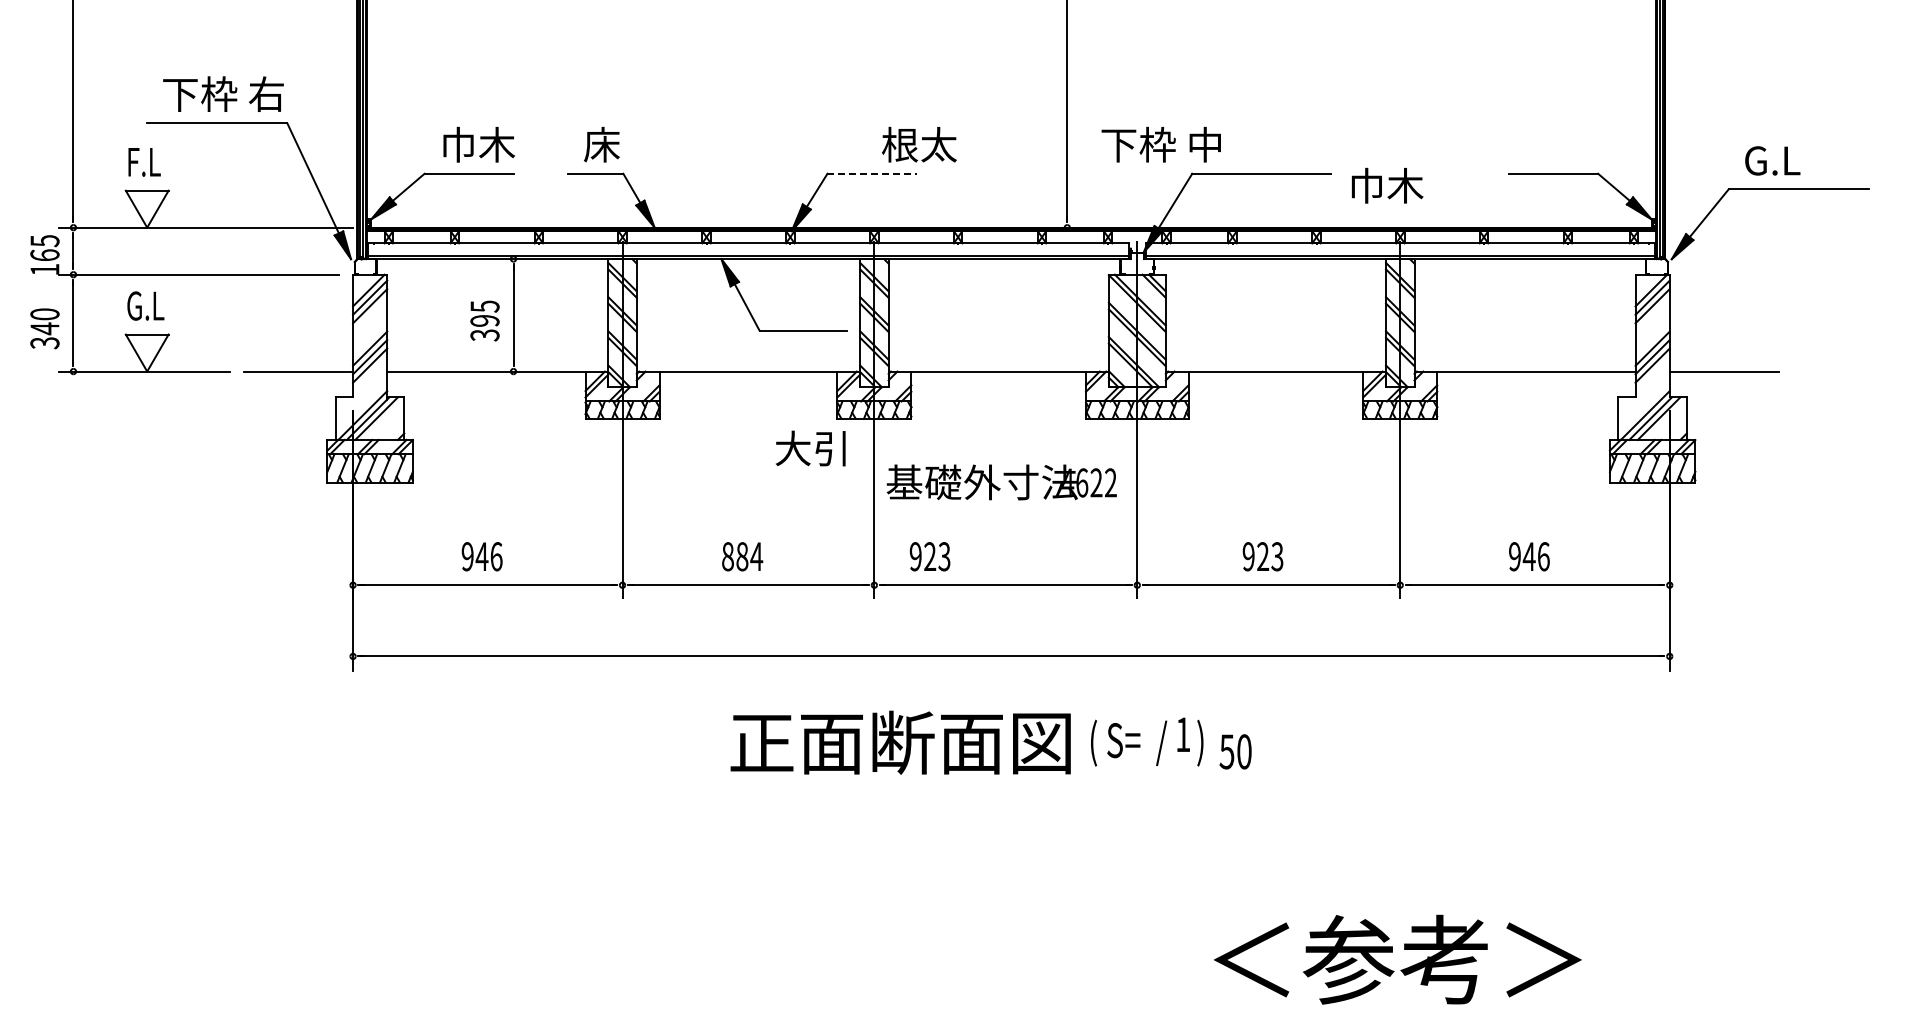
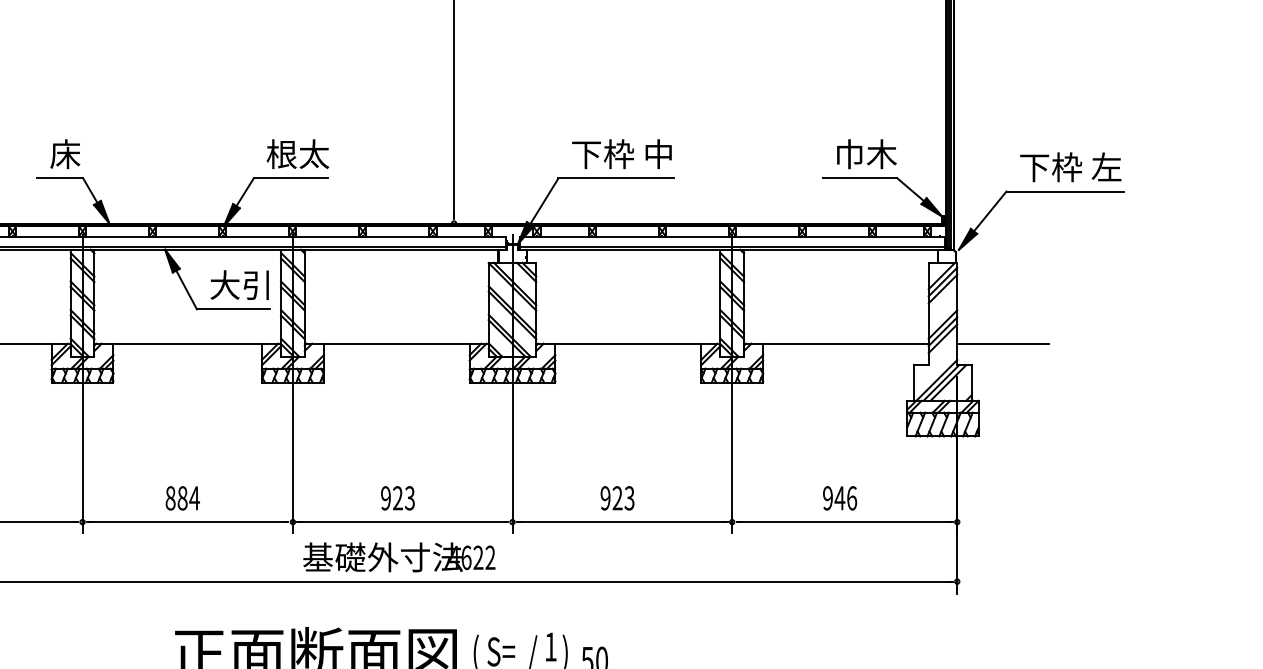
text: (919, 144) -> (298, 154), moved
text: (1160, 144) -> (621, 154), moved
text: (1805, 160) -> (1070, 167), G.L -> 下枠 左
line: (872, 173) -> (291, 178), dashed -> solid
text: (1387, 185) -> (866, 154), moved
text: (810, 448) -> (239, 285), moved
text: (1001, 482) -> (399, 557), moved
text: (929, 556) -> (397, 498), moved

